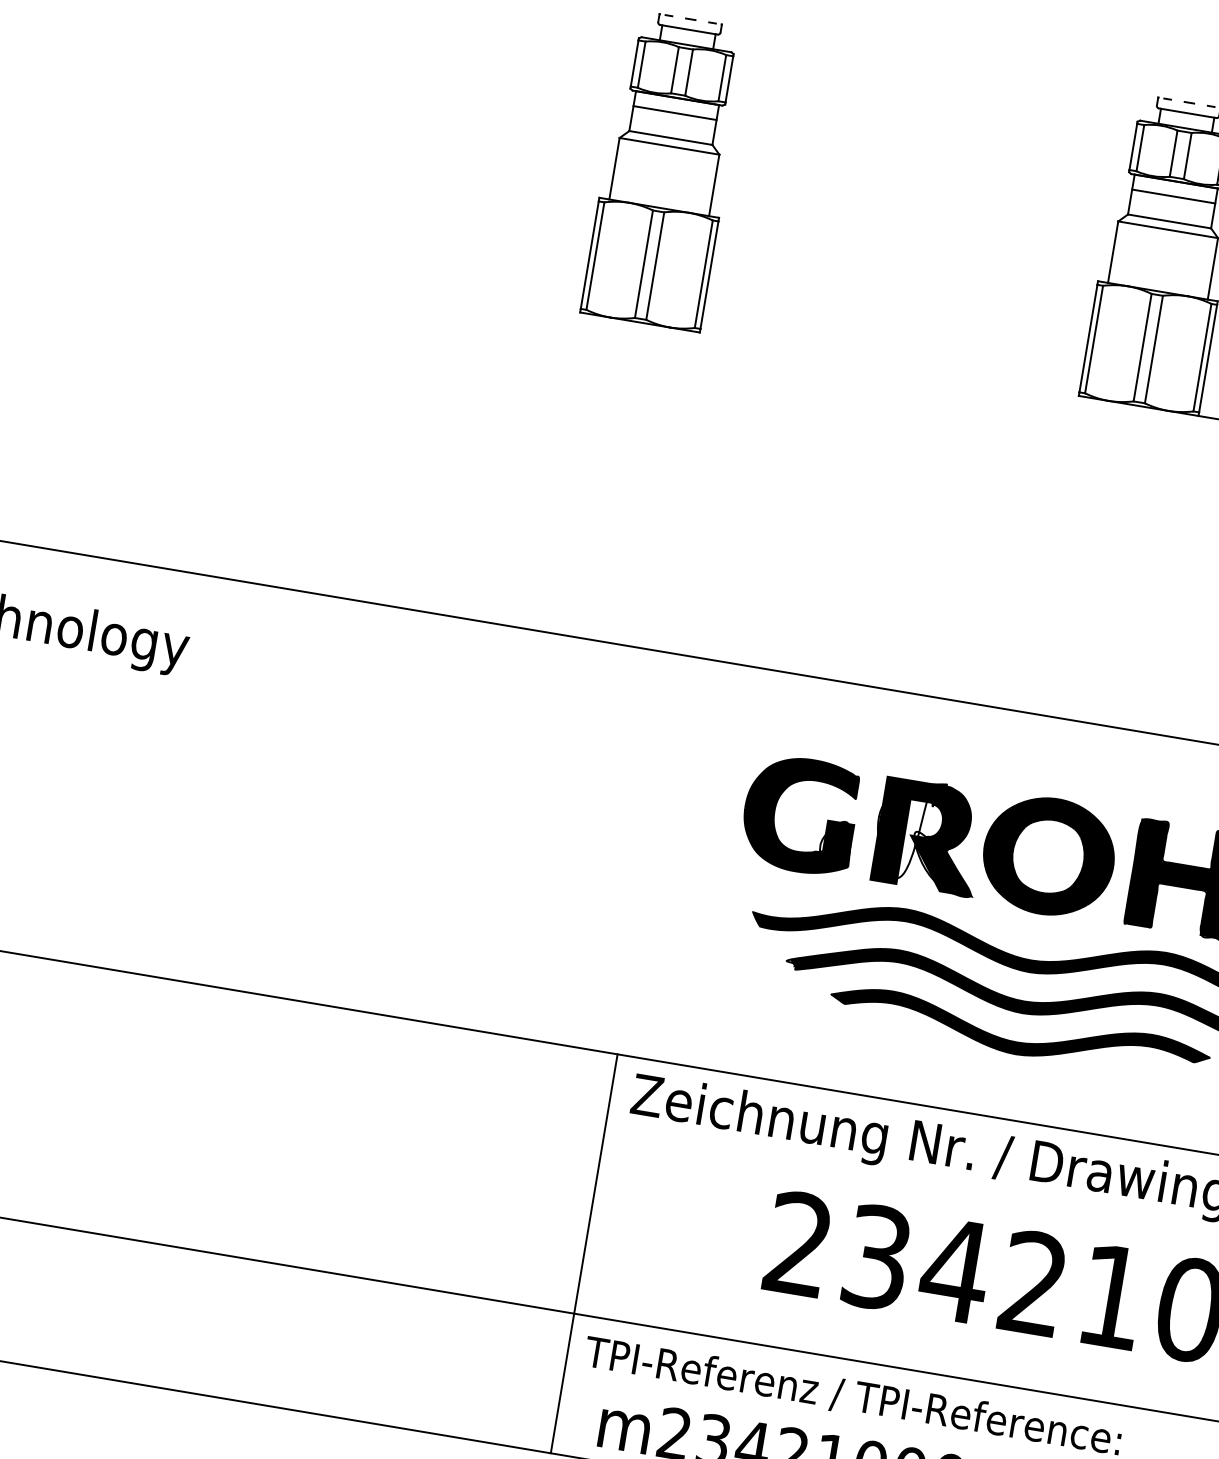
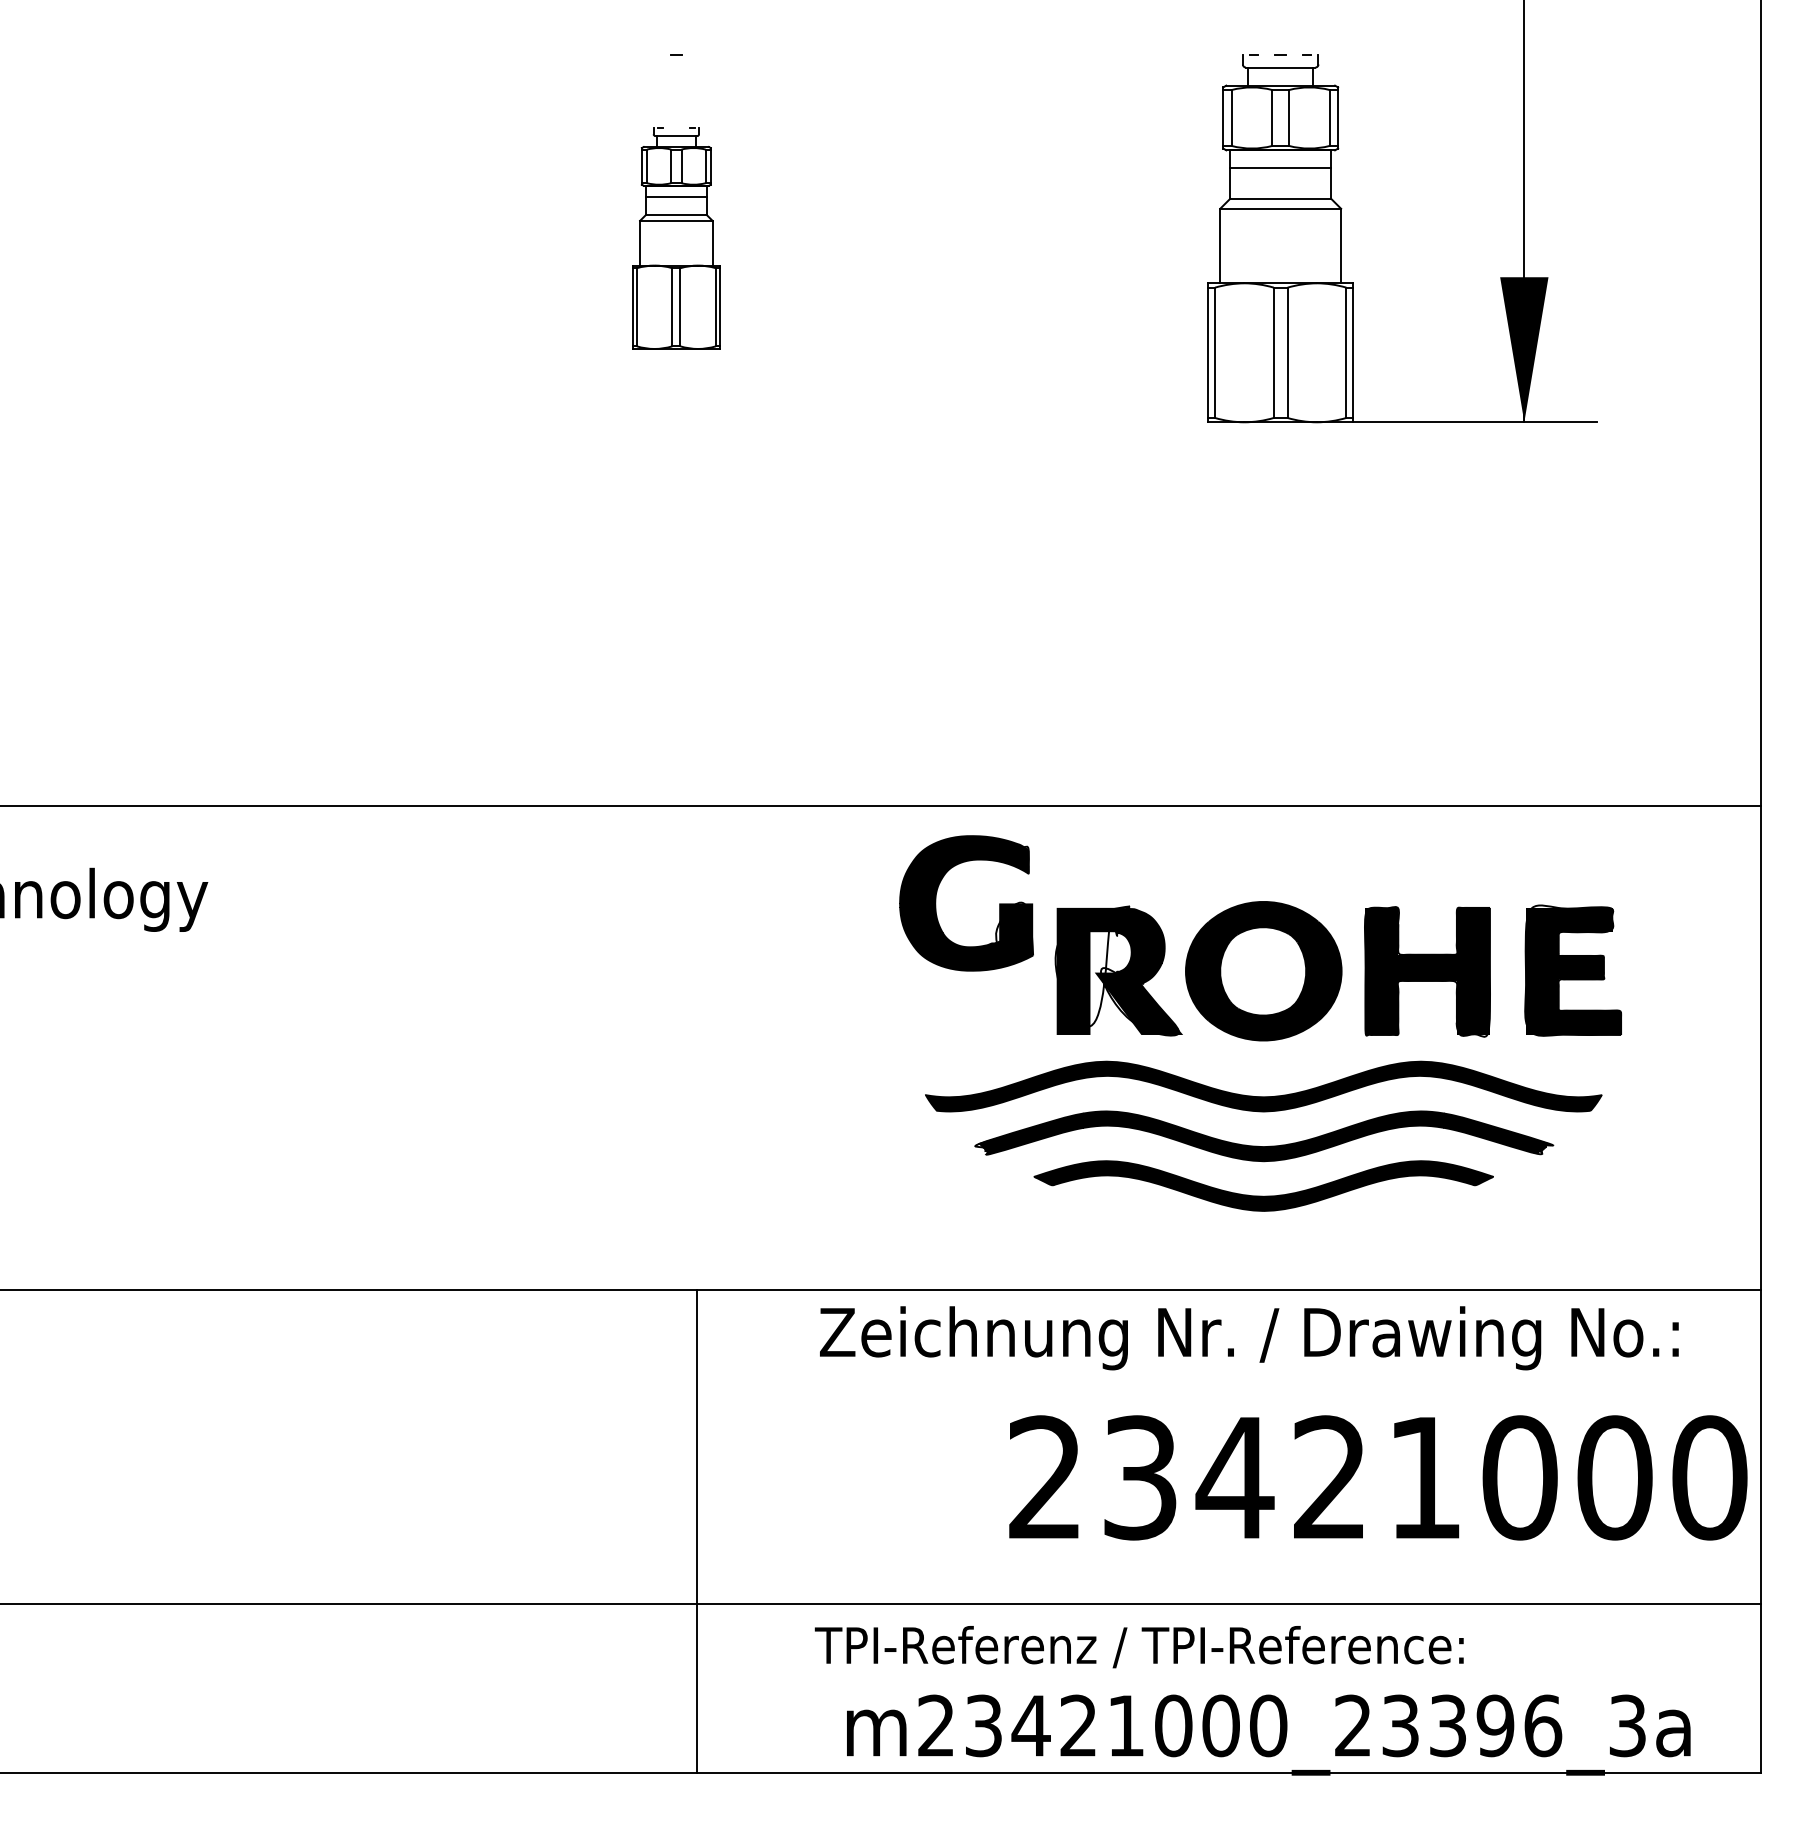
part: (665, 170) -> (676, 238), size x0.6
part: (775, 810) -> (936, 903), moved
line: (584, 1253) -> (697, 1531), moved

